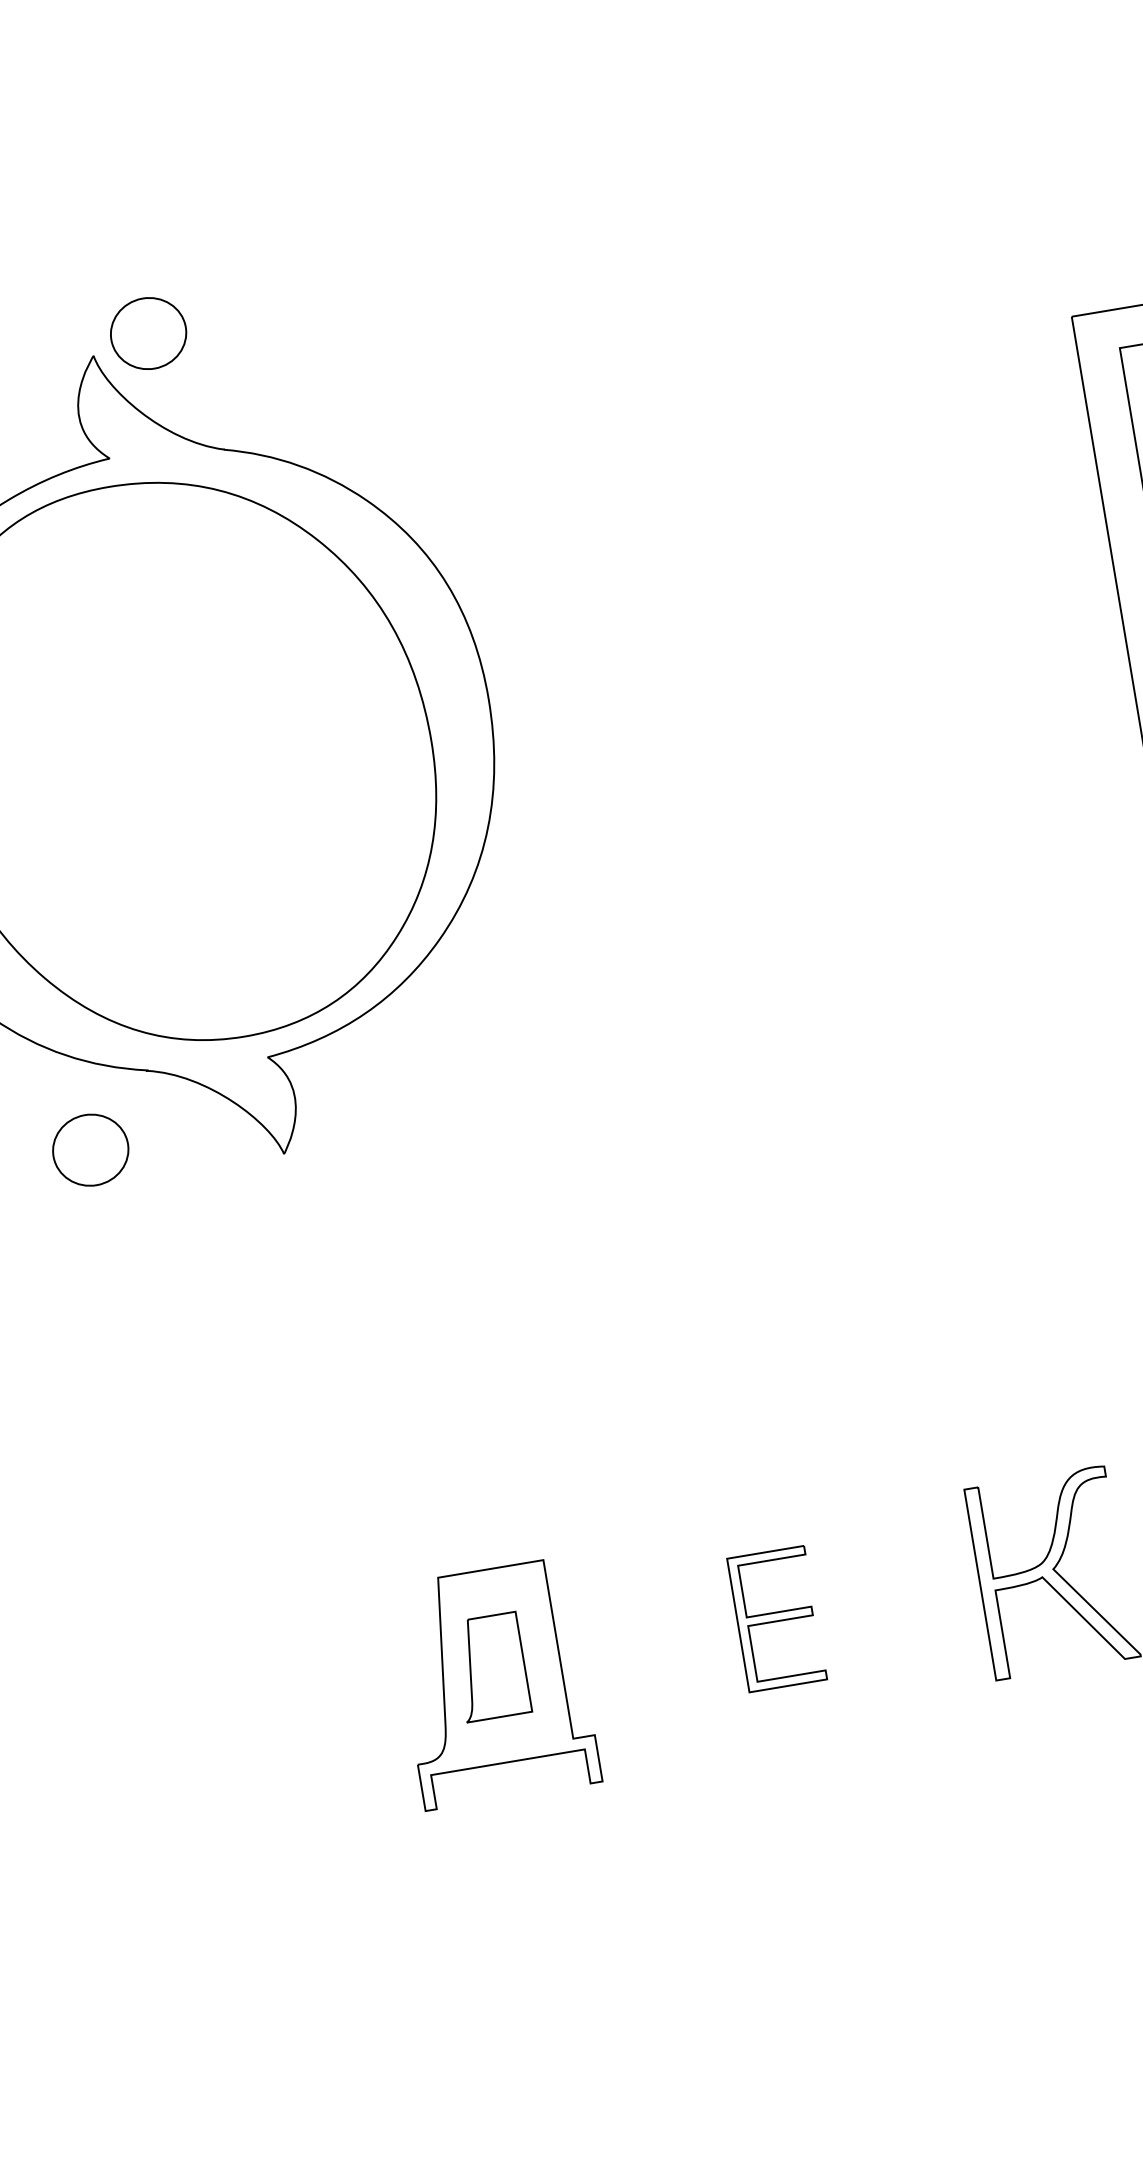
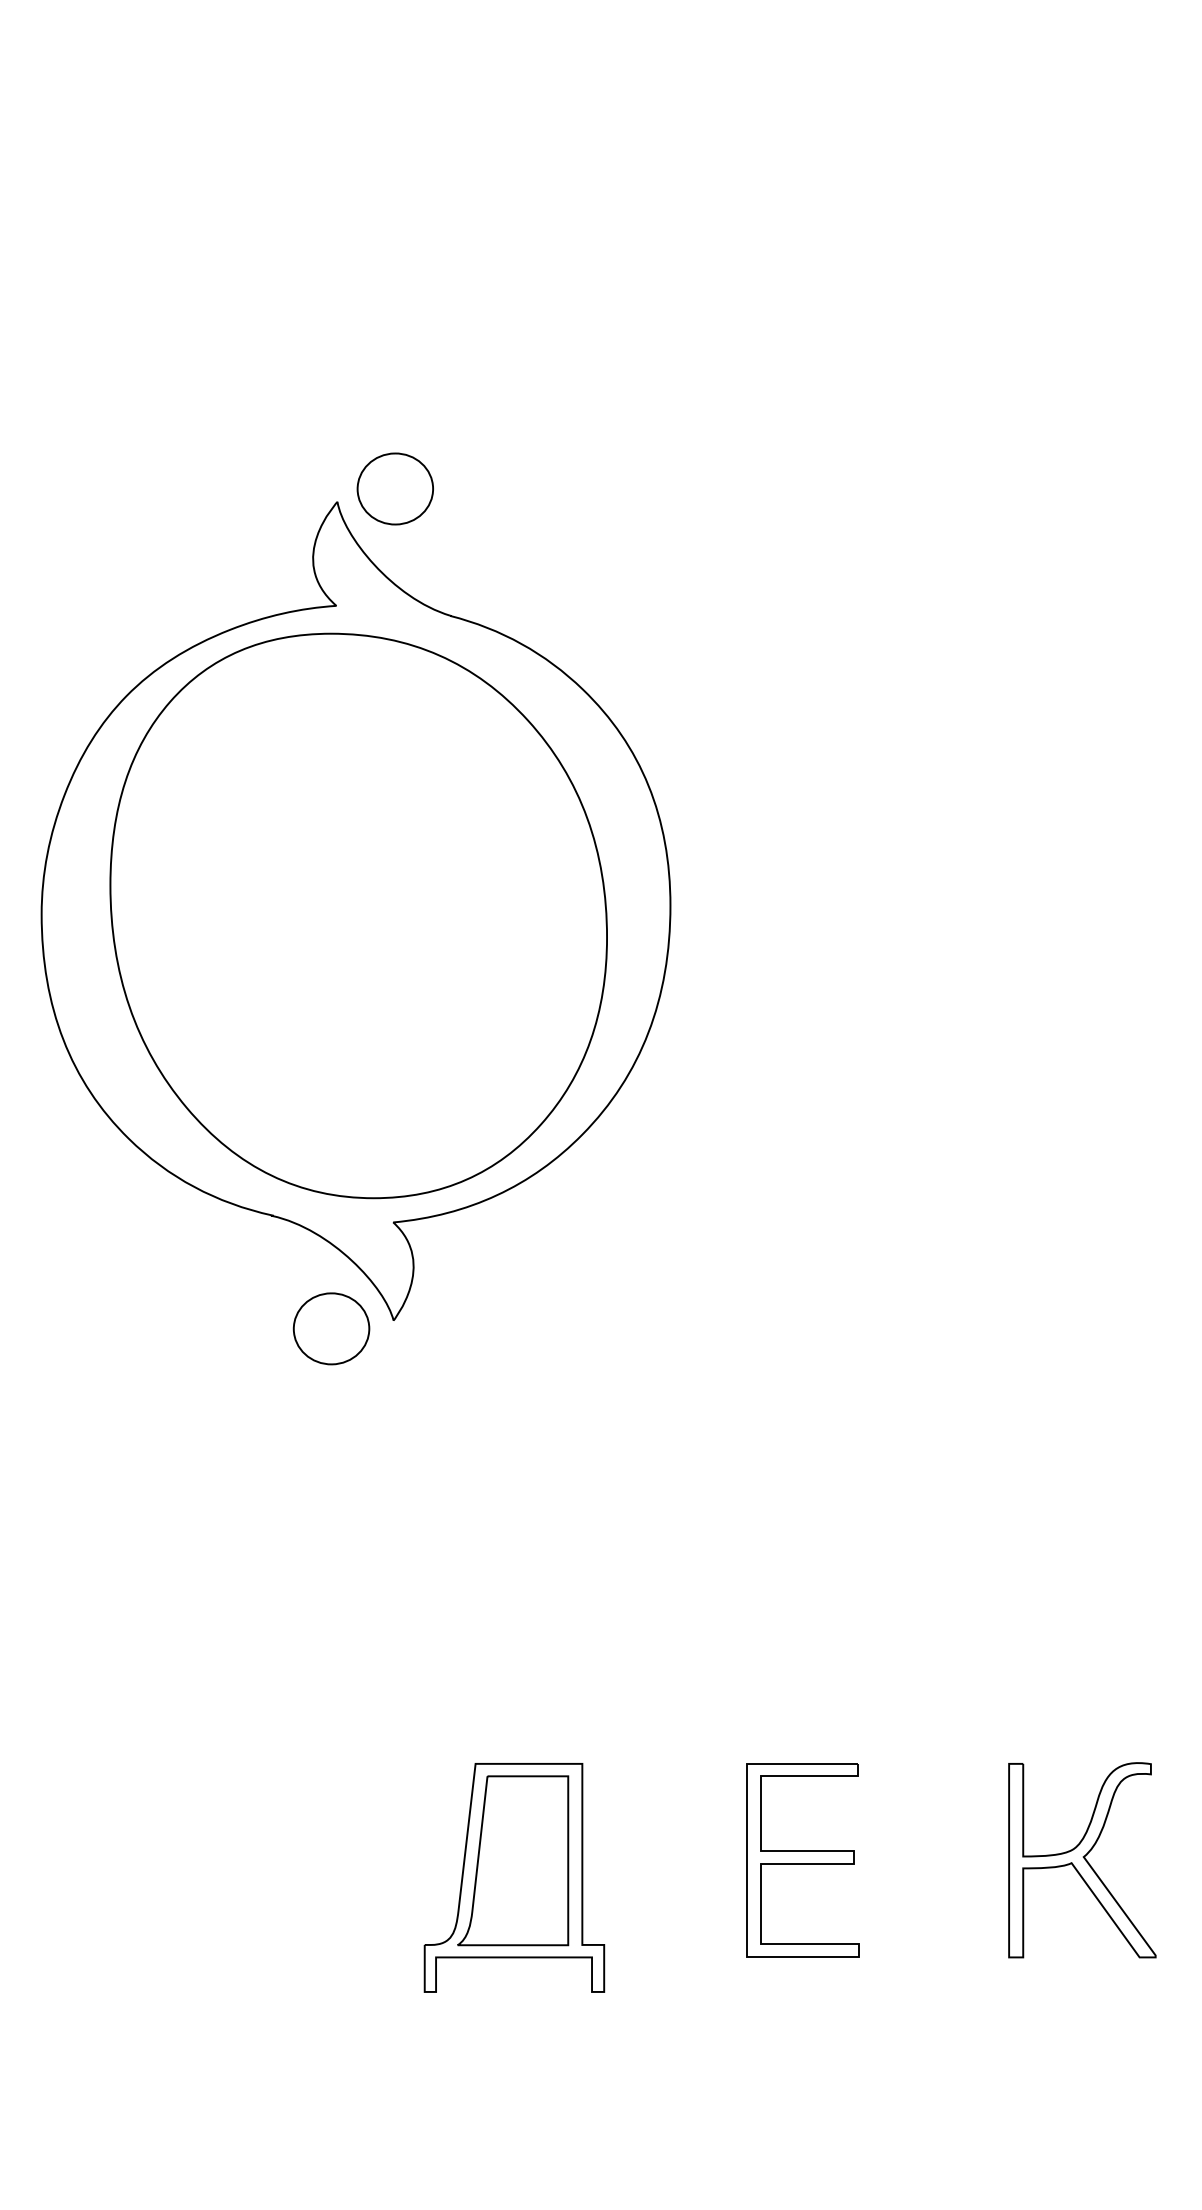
part: (90, 1149) -> (331, 1328), moved
part: (776, 1619) -> (802, 1860), size x1.43
part: (491, 1666) -> (513, 1860), size x1.67

